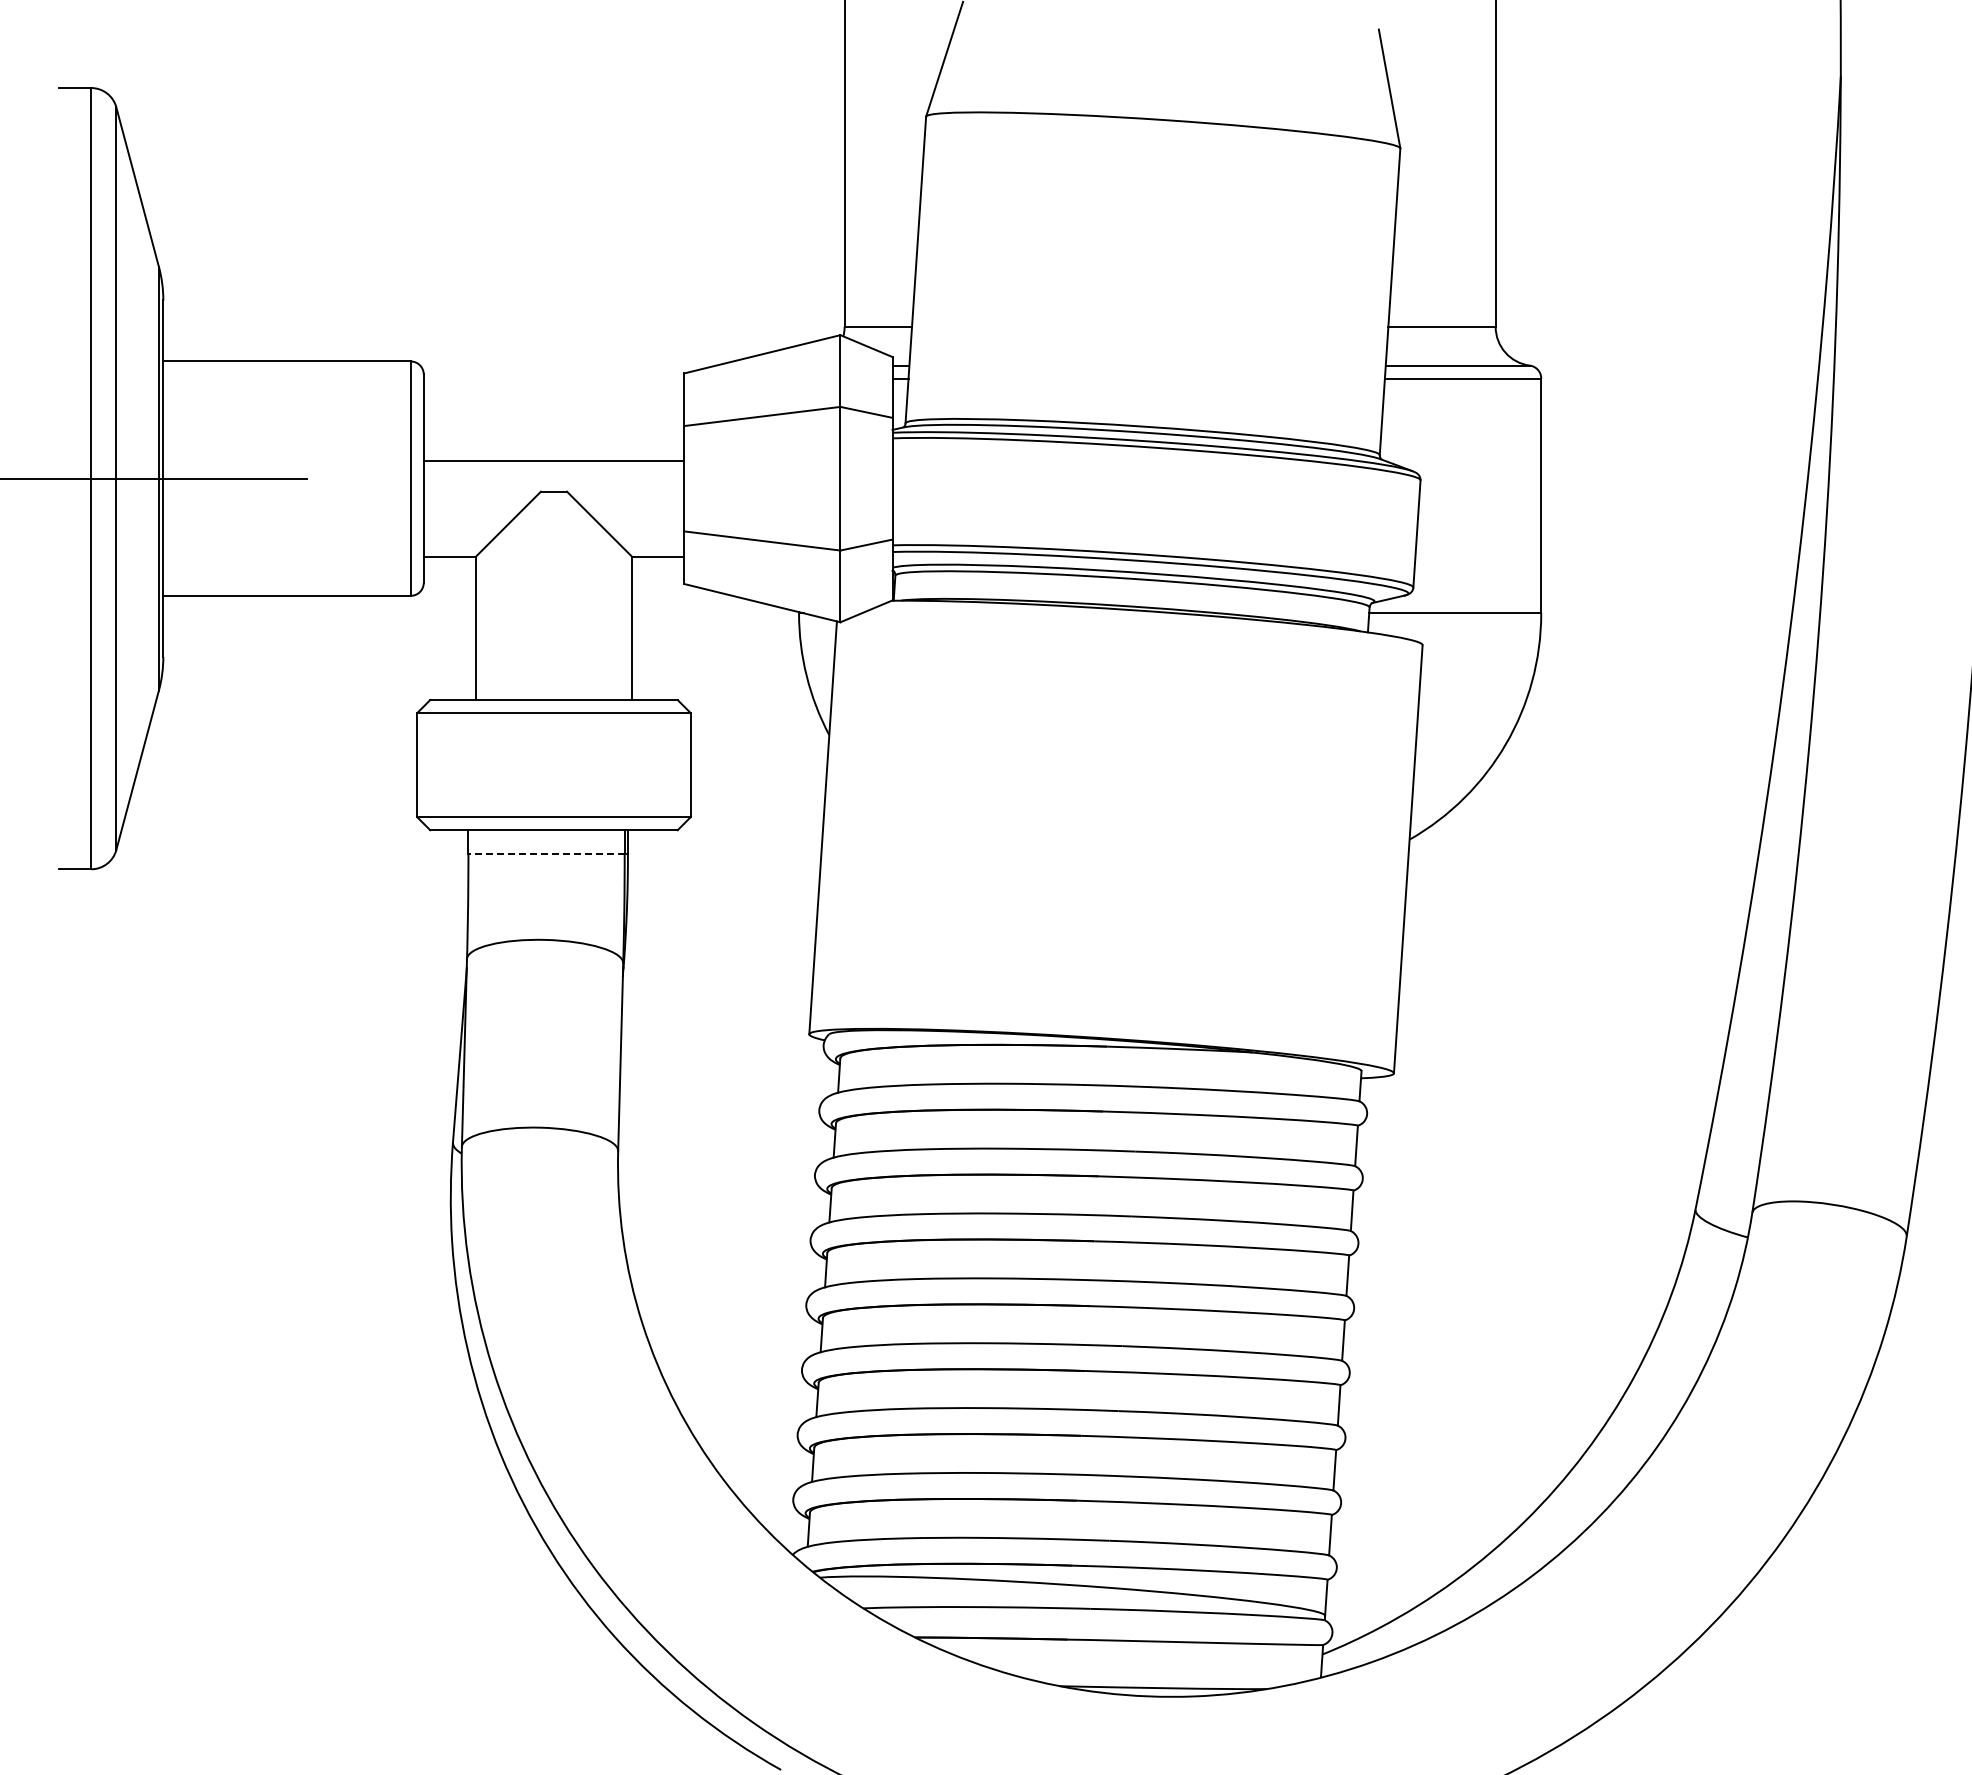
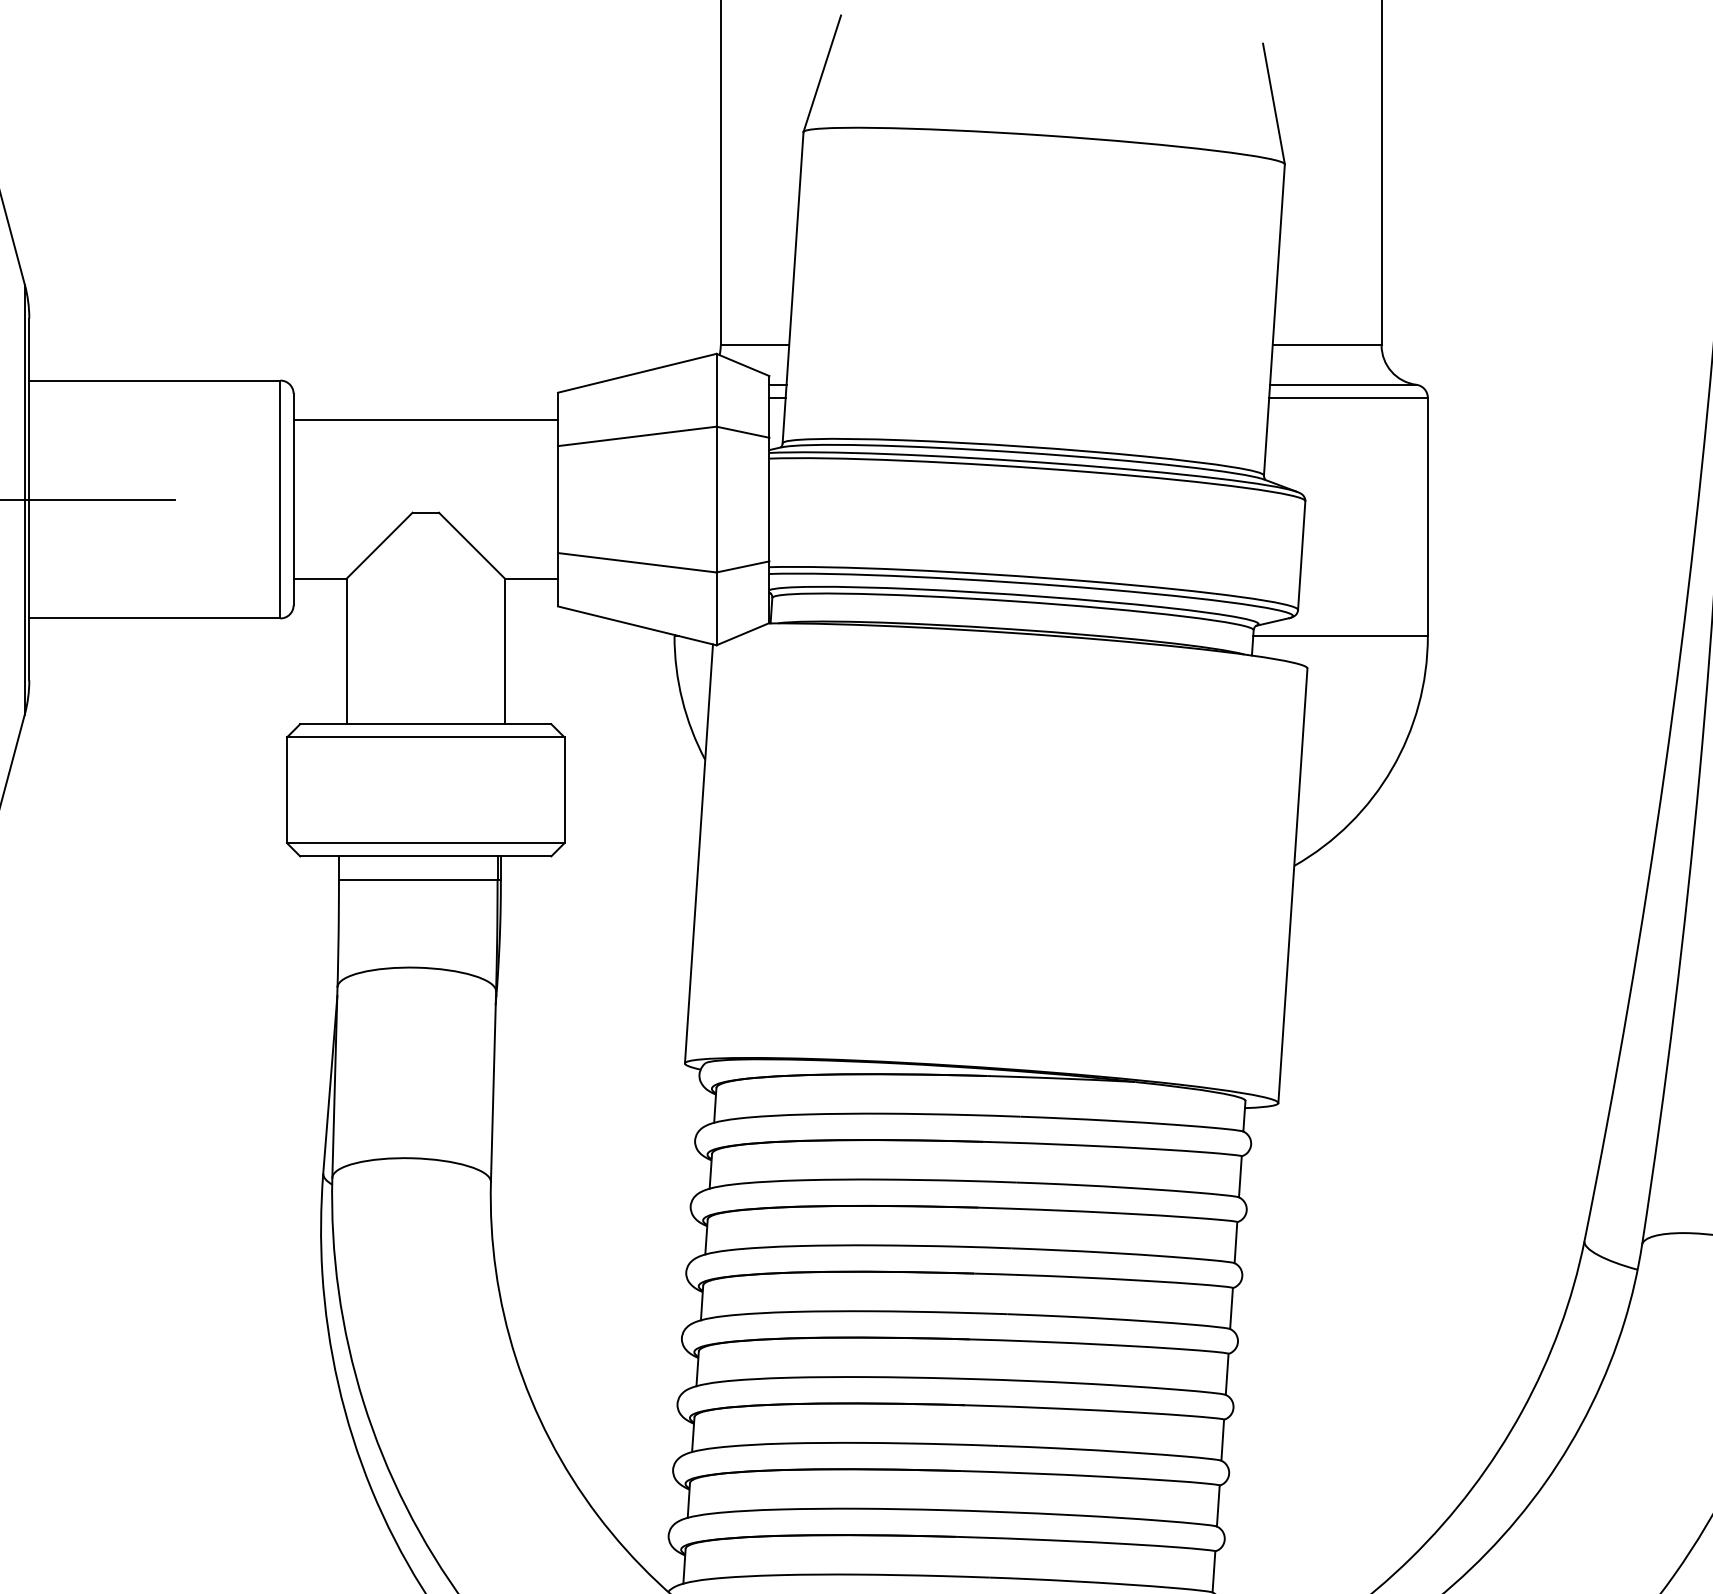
line: (553, 460) -> (425, 420), moved
line: (546, 853) -> (418, 879), dashed -> solid

